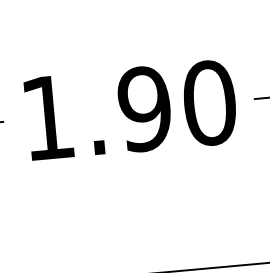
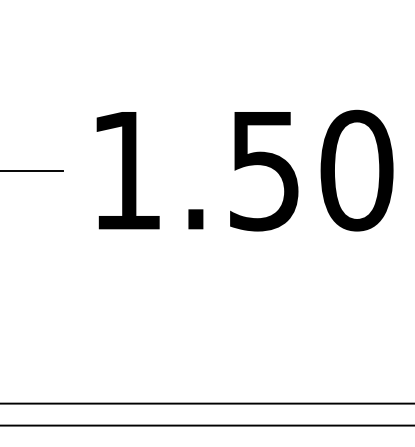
text: (144, 108) -> (264, 170), 1.90 -> 1.50

